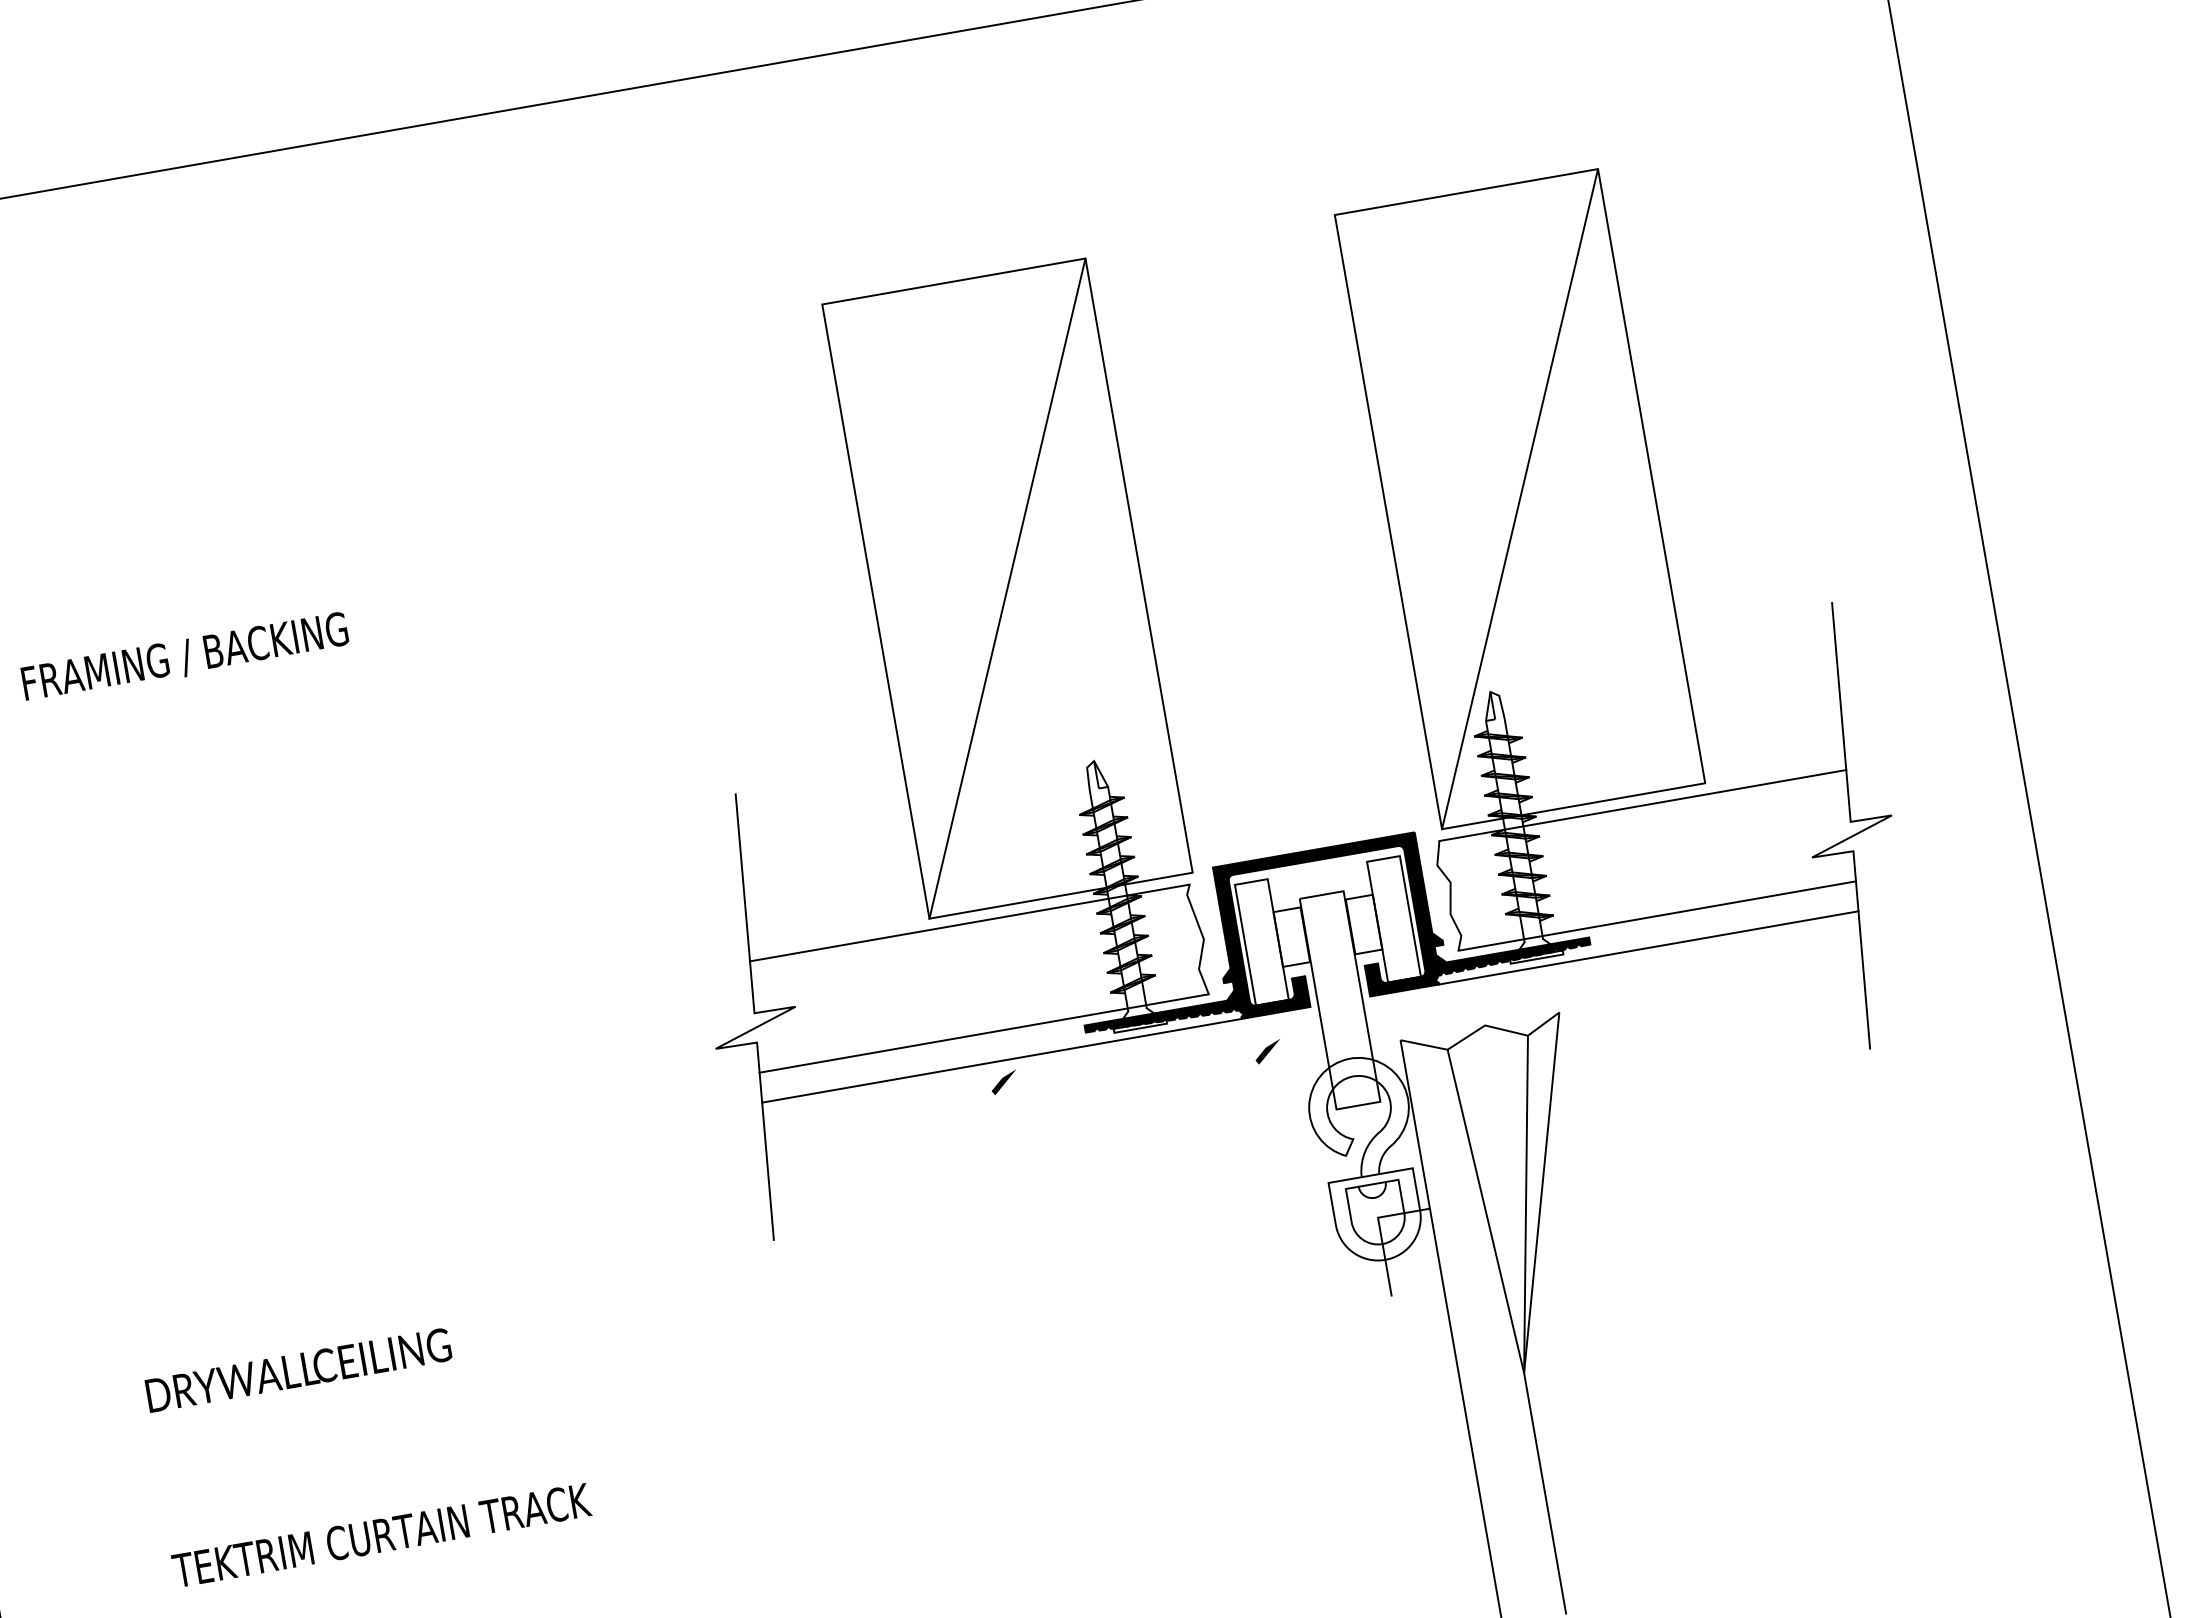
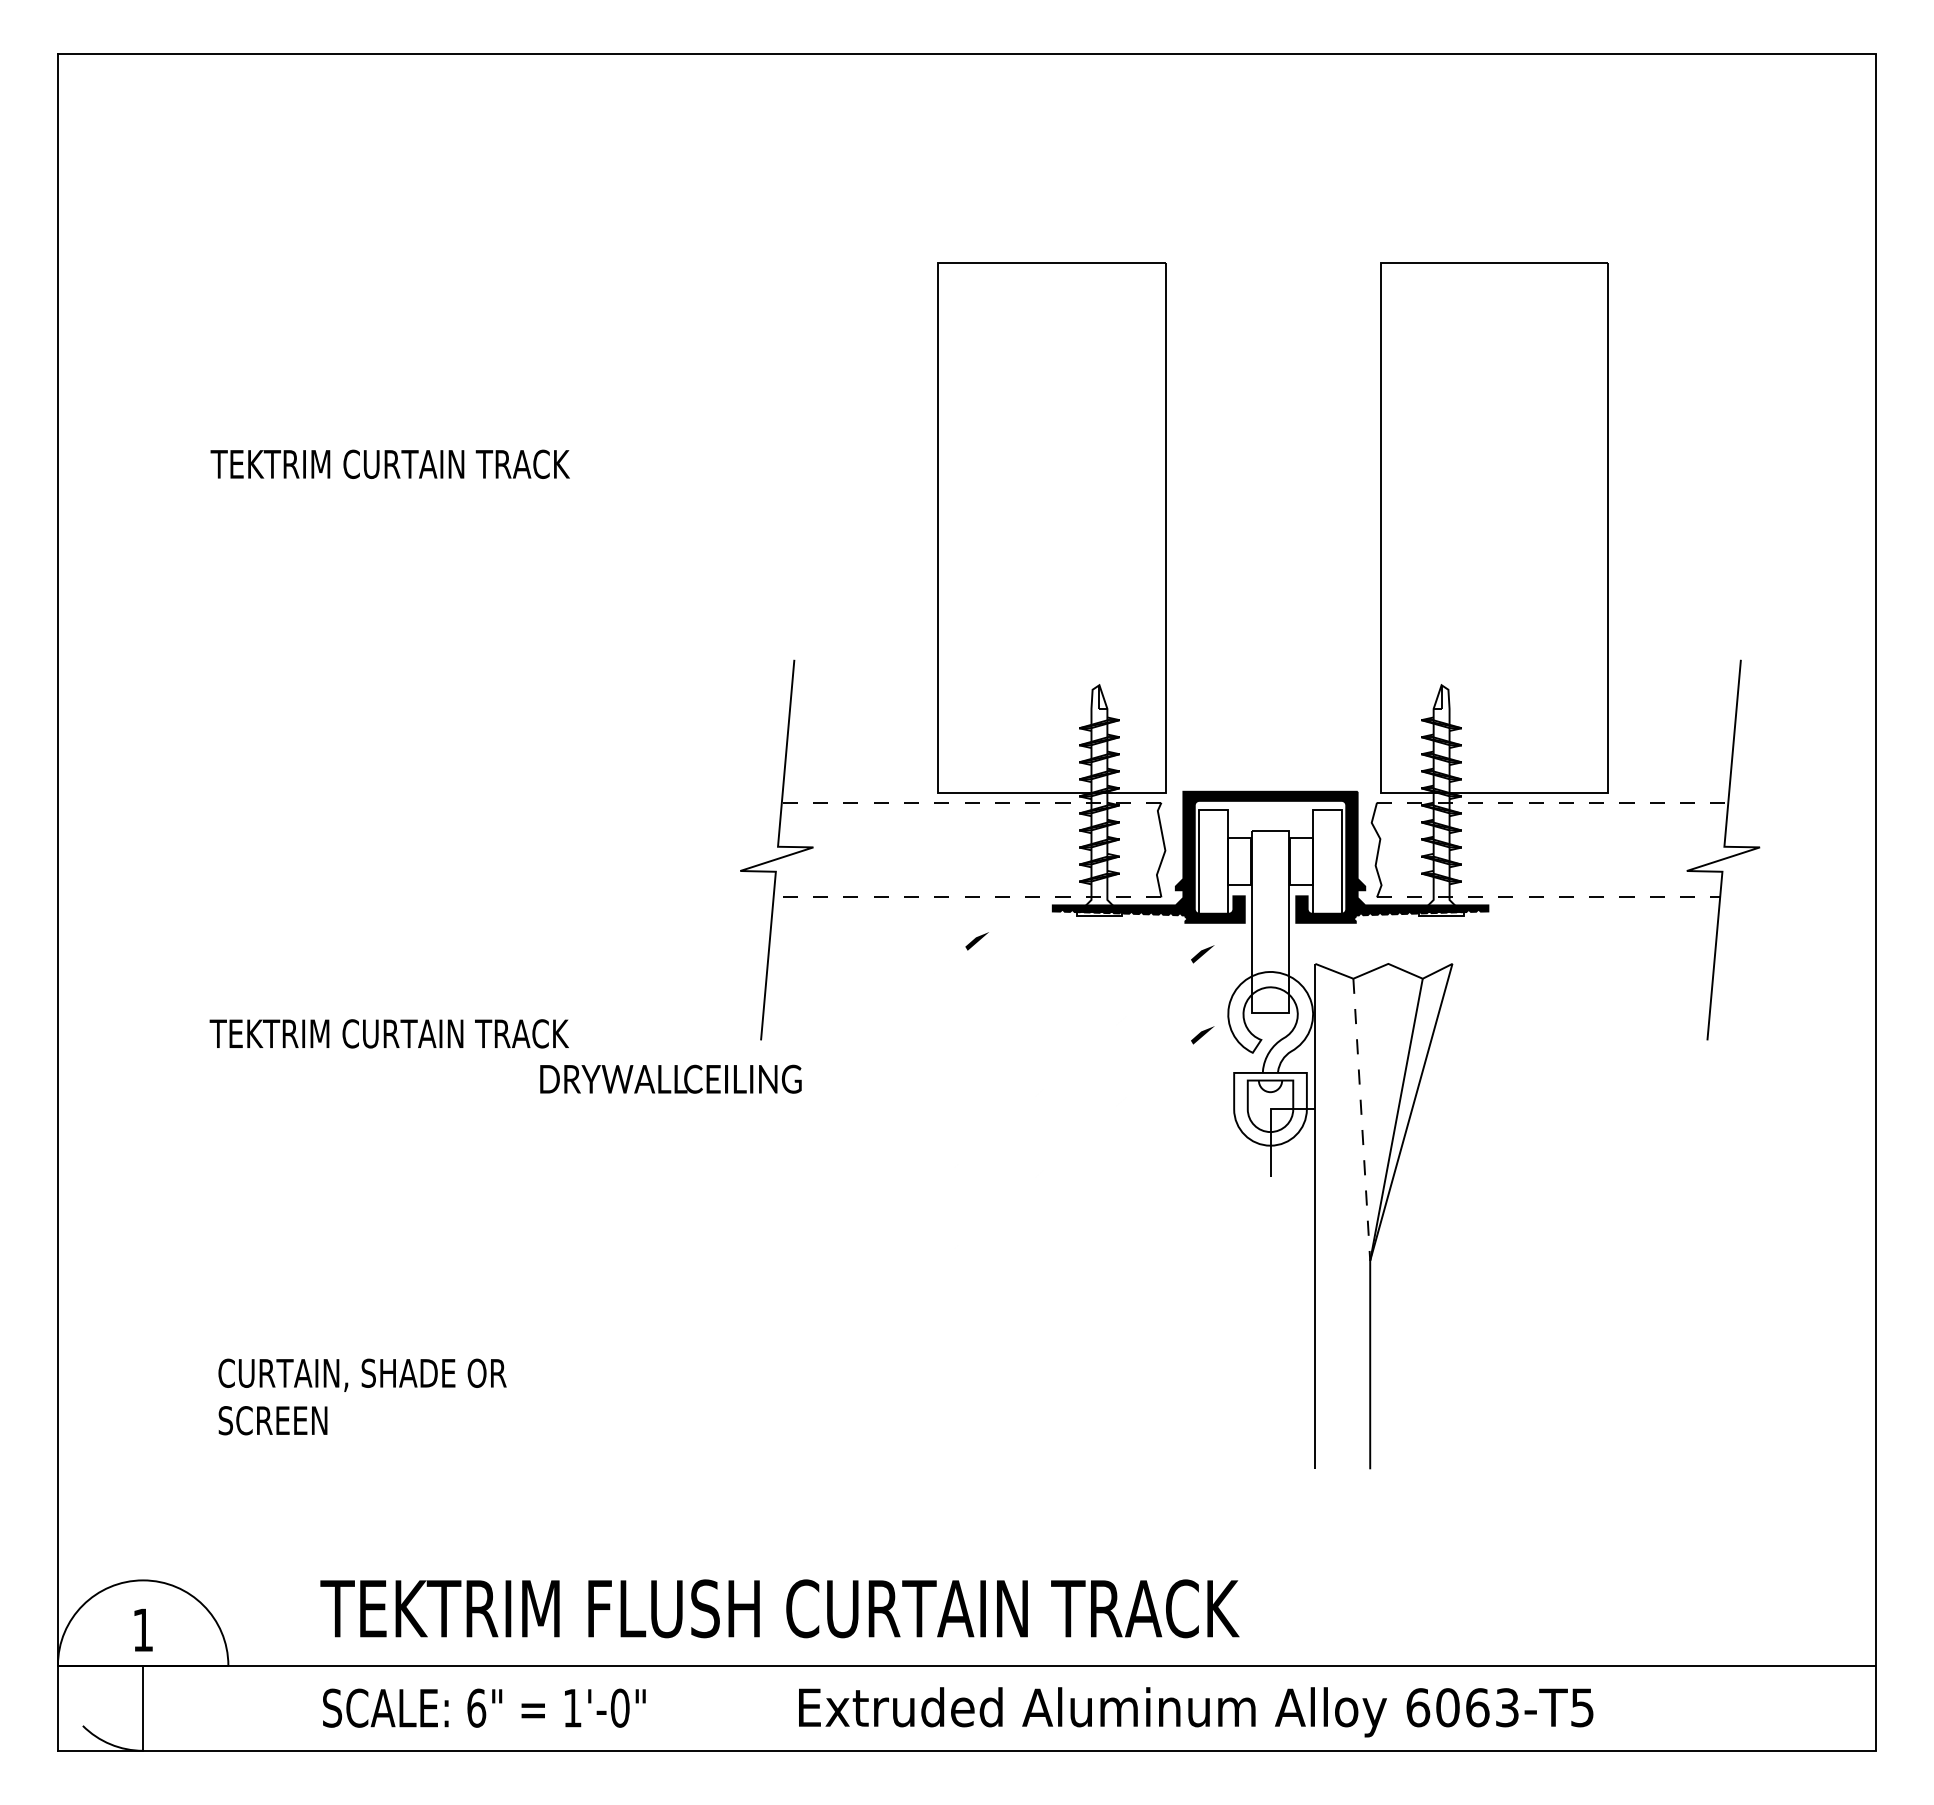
line: (1519, 498) -> (1494, 527), removed
line: (1006, 588) -> (1051, 527), removed
text: (227, 650) -> (389, 465), FRAMING / BACKING -> TEKTRIM CURTAIN TRACK
line: (1642, 805) -> (1552, 802), solid -> dashed
line: (1657, 916) -> (1548, 897), solid -> dashed
line: (969, 922) -> (971, 802), solid -> dashed
line: (1648, 947) -> (1536, 922), removed
line: (984, 1033) -> (967, 897), solid -> dashed
line: (1002, 1060) -> (978, 922), removed
line: (1284, 1145) -> (1202, 1035), added
line: (1485, 1212) -> (1361, 1120), solid -> dashed
text: (298, 1369) -> (670, 1078), moved
text: (380, 1535) -> (388, 1033), moved

